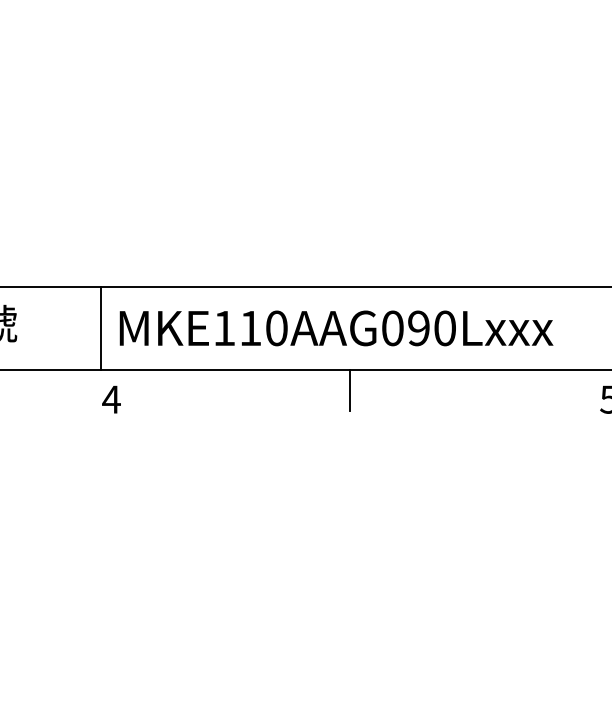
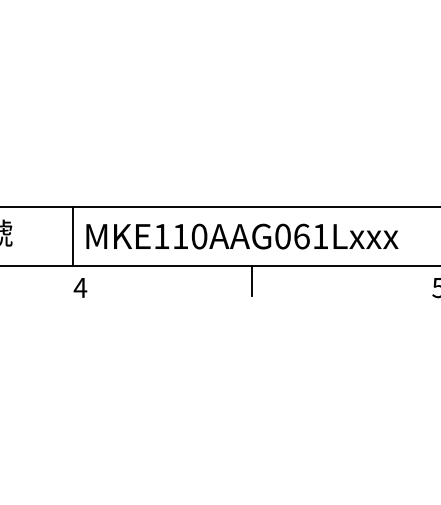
text: (432, 328) -> (311, 236), MKE110AAG090Lxxx -> MKE110AAG061Lxxx

